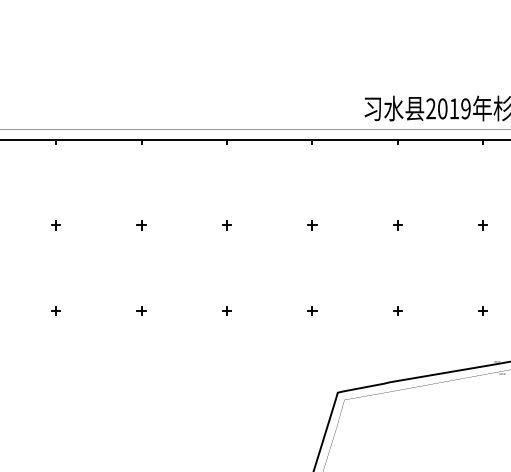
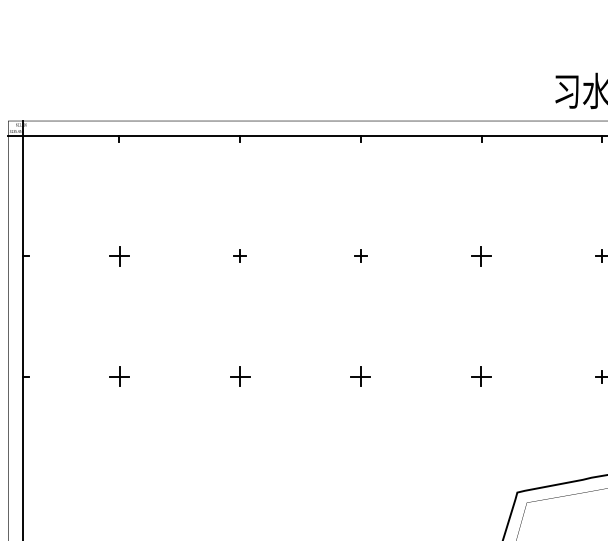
part: (55, 225) -> (118, 256), size x1.6
part: (312, 225) -> (481, 256), size x1.6
part: (55, 310) -> (118, 376), size x1.6
part: (141, 310) -> (240, 376), size x1.6
part: (226, 310) -> (360, 376), size x1.6
part: (312, 310) -> (481, 376), size x1.6

